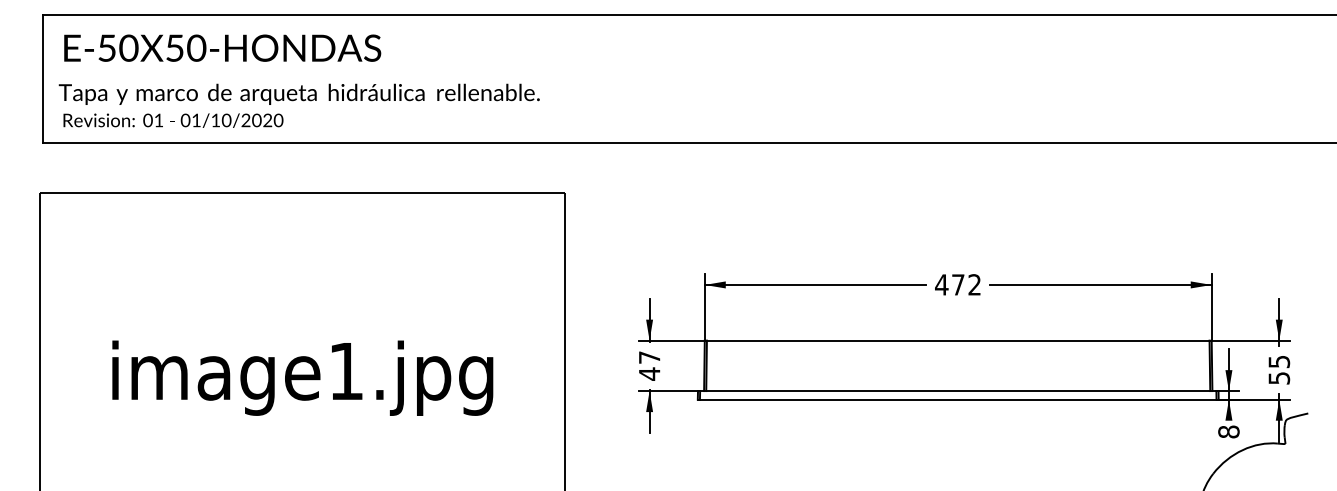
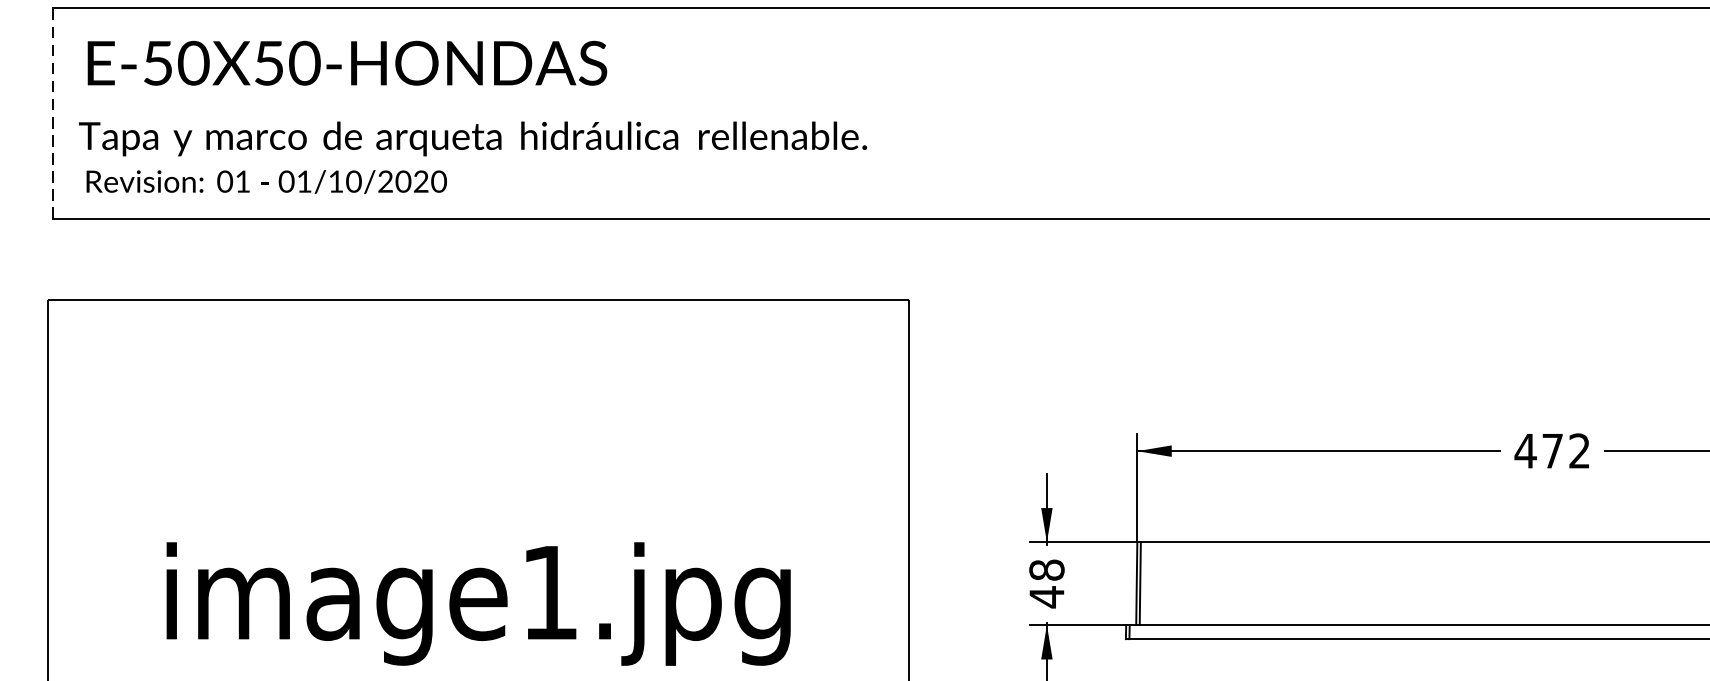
line: (42, 78) -> (52, 112), solid -> dashed
text: (649, 357) -> (1046, 570), 47 -> 48

